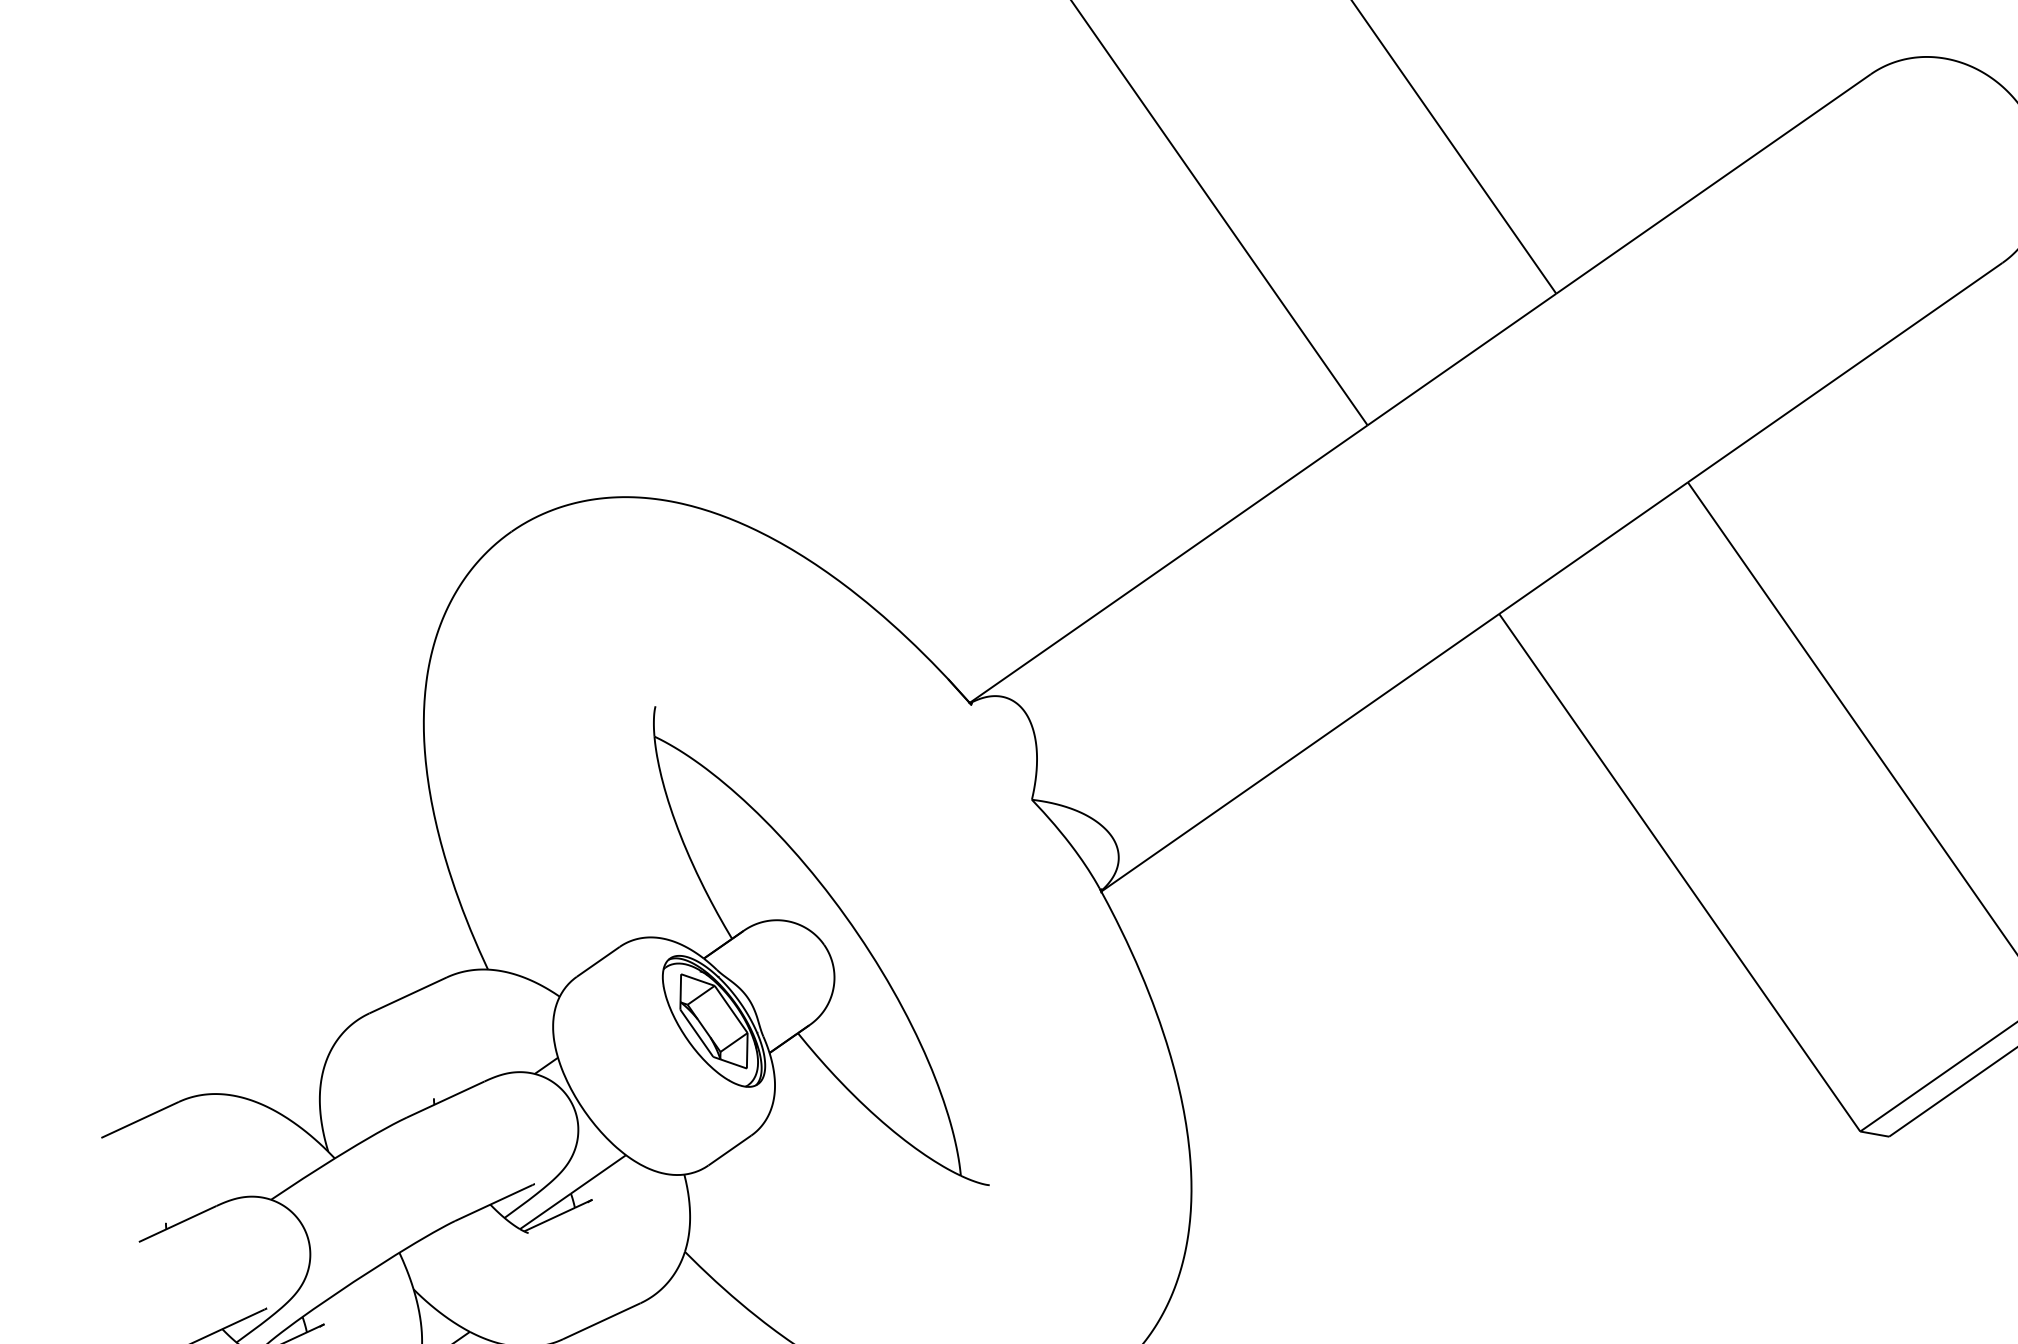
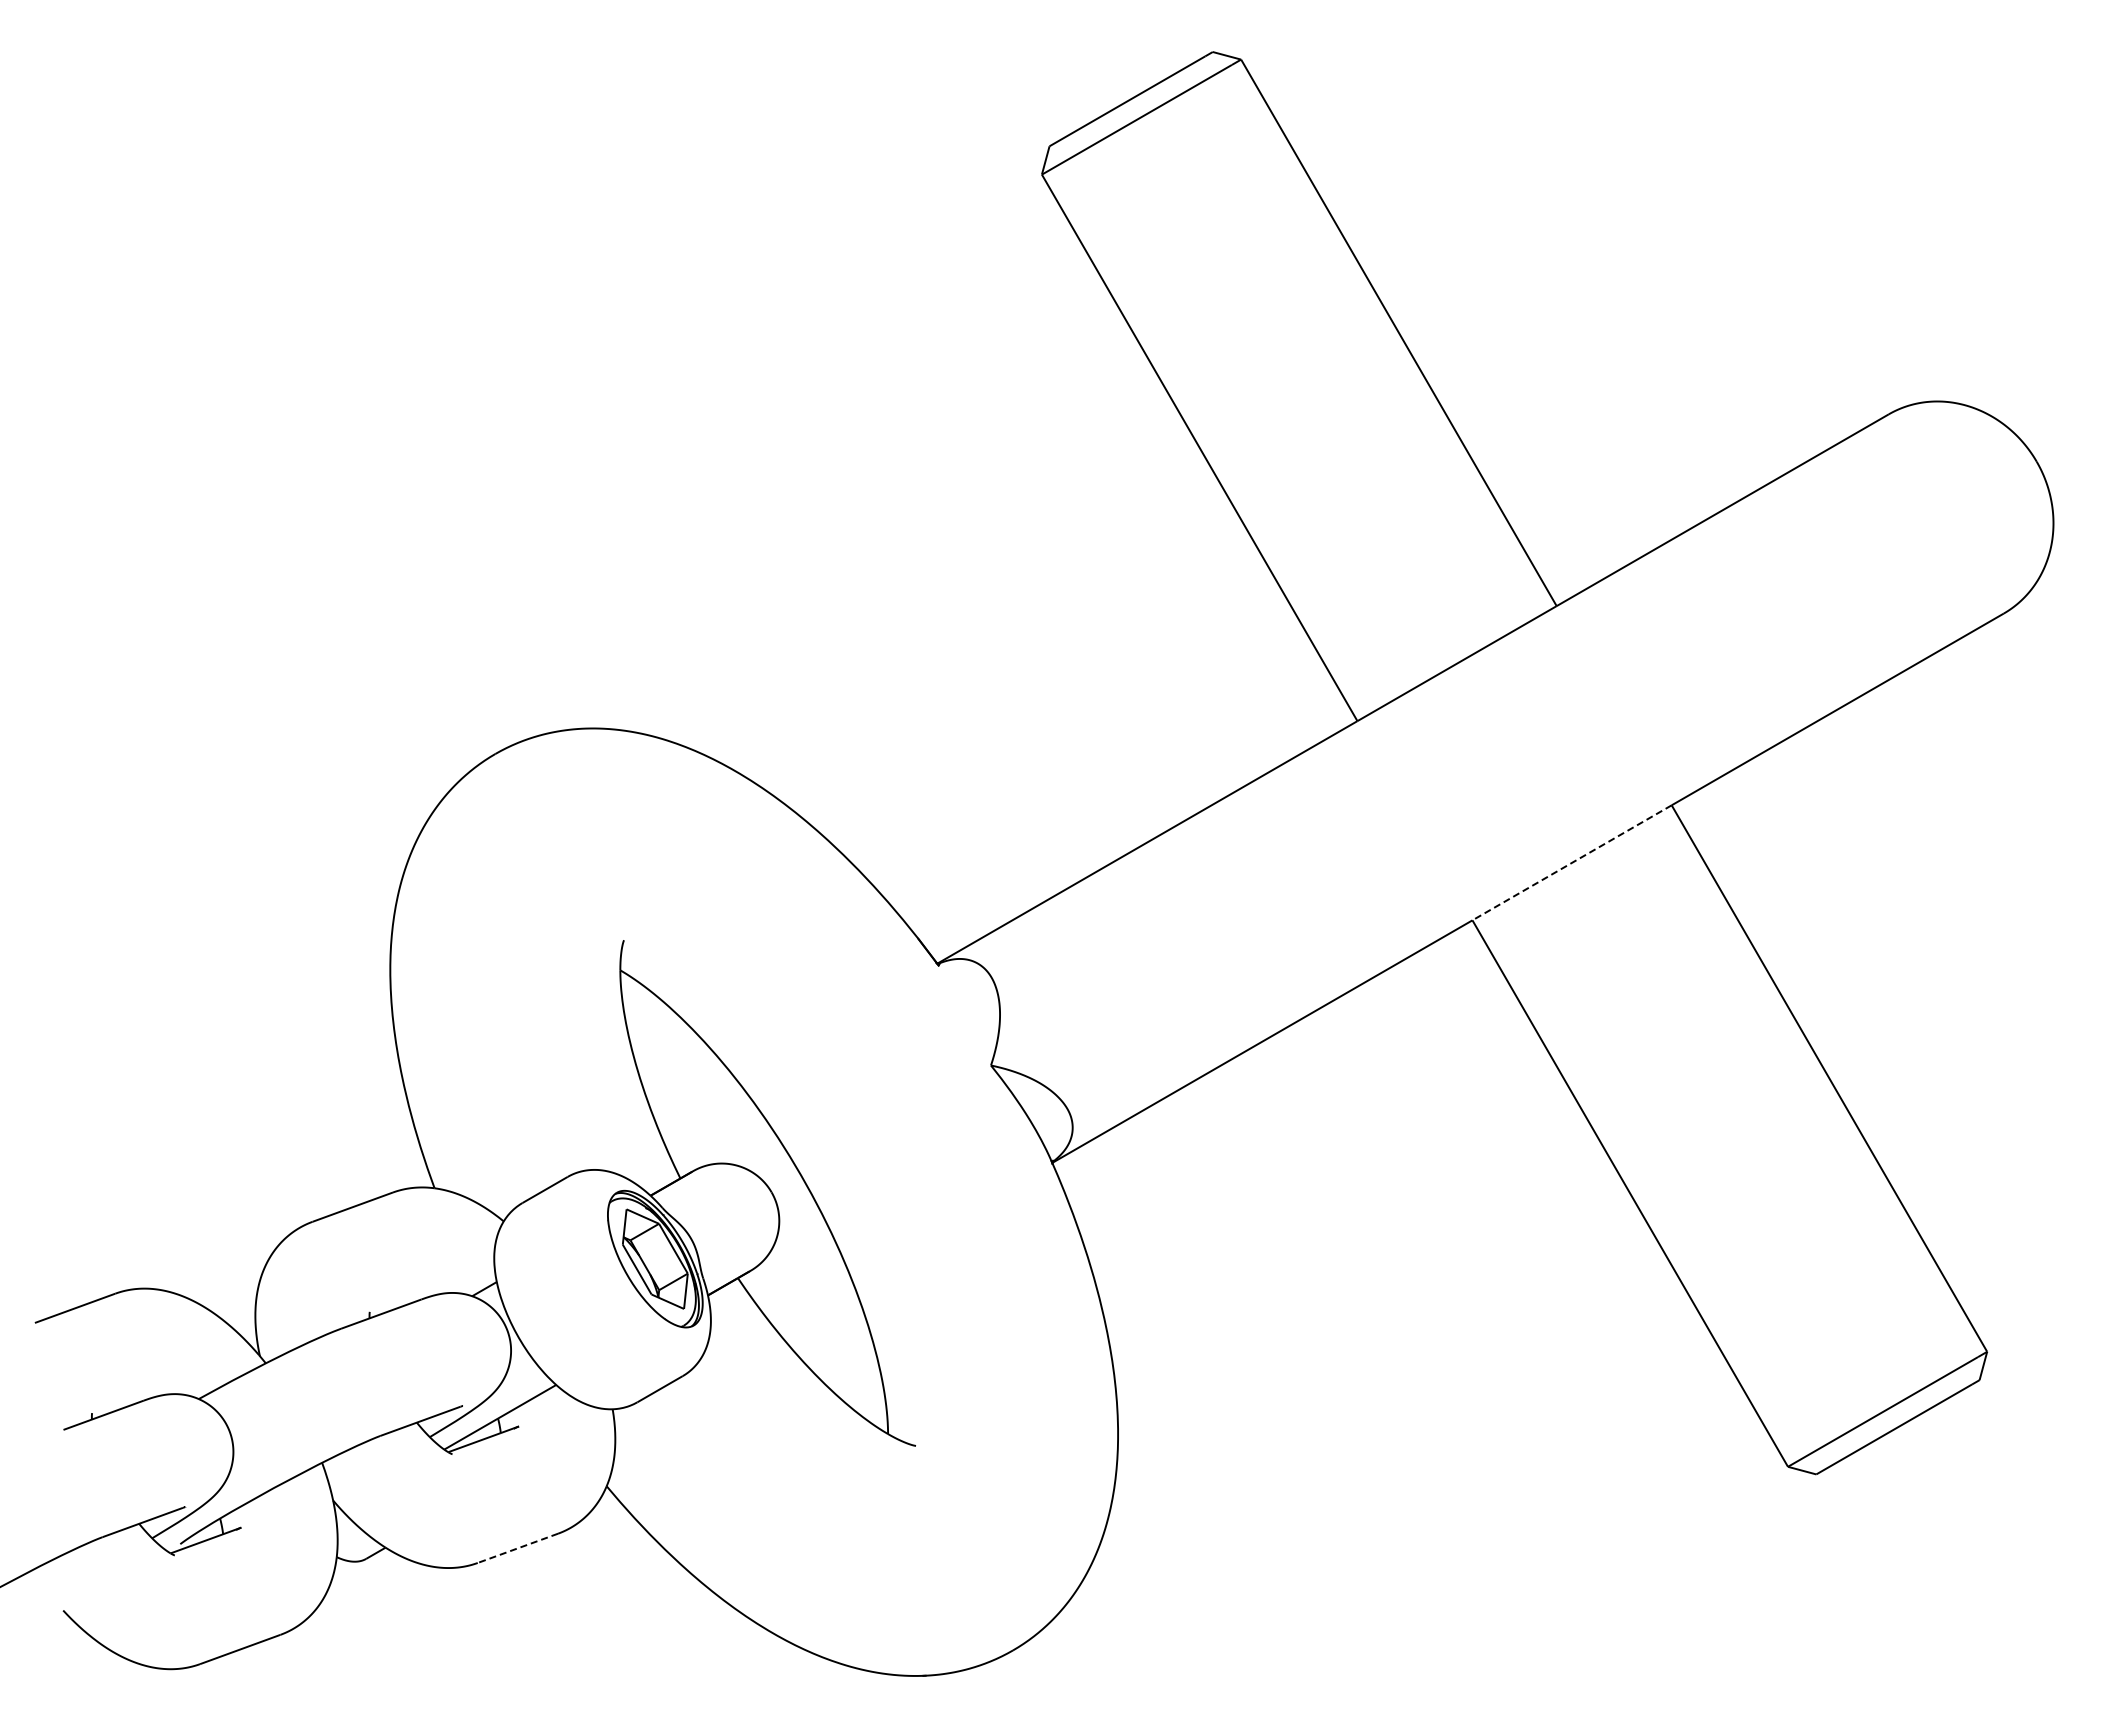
line: (1593, 548) -> (1571, 863), solid -> dashed
line: (601, 1321) -> (517, 1548), solid -> dashed

